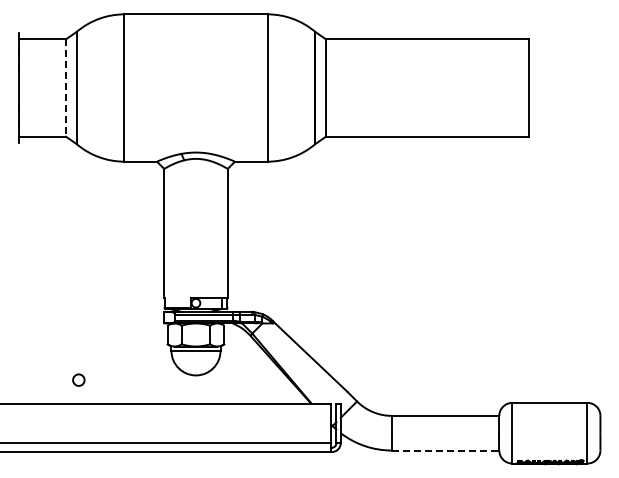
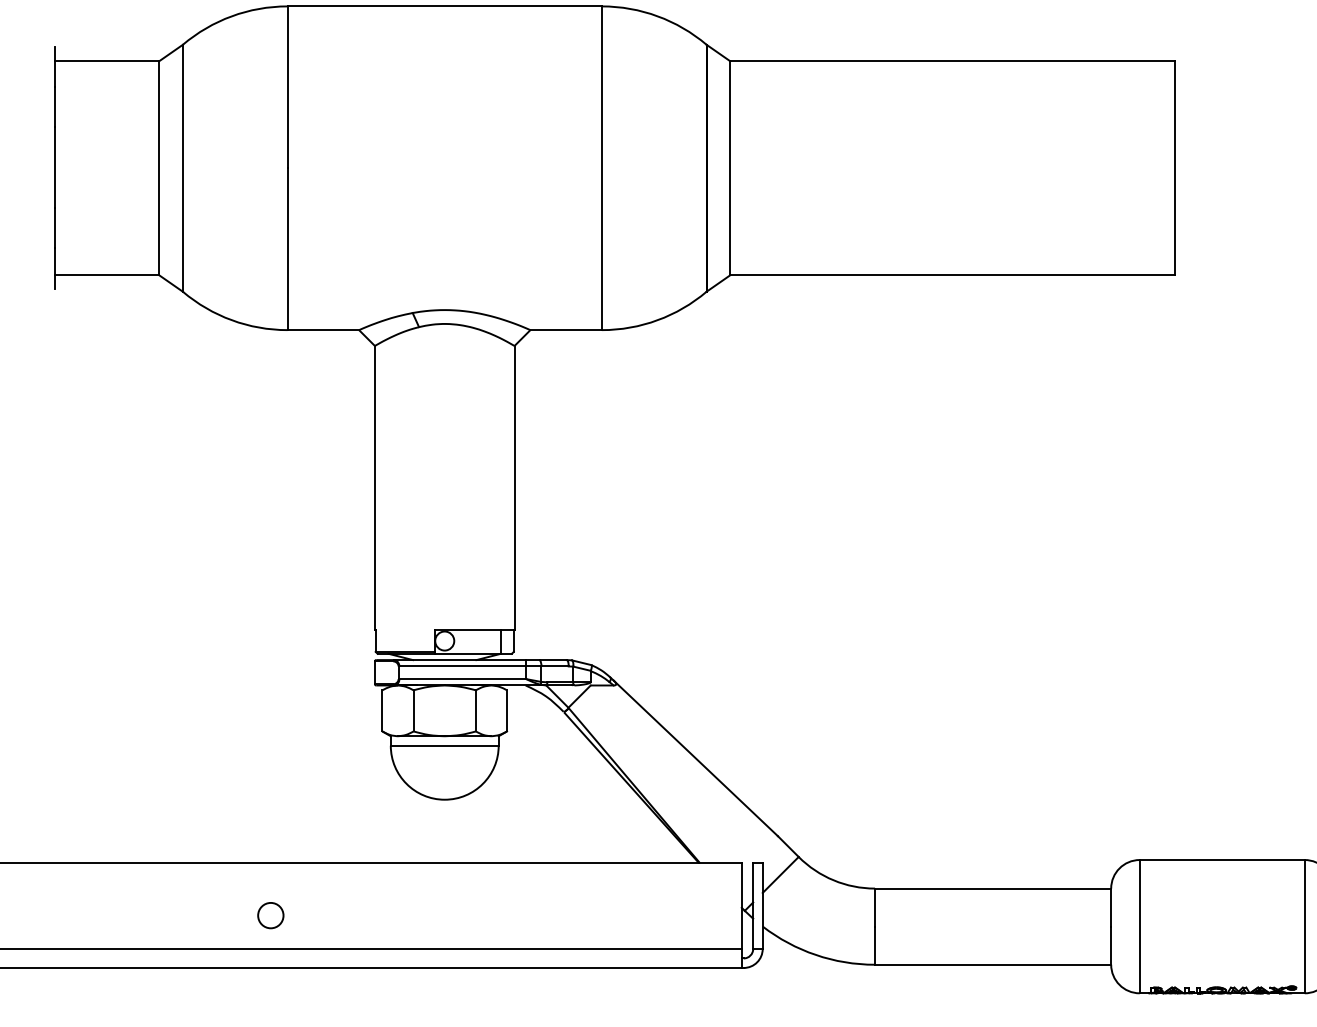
line: (66, 88) -> (160, 169), dashed -> solid
circle: (78, 379) -> (270, 914), moved
line: (445, 450) -> (992, 964), dashed -> solid

